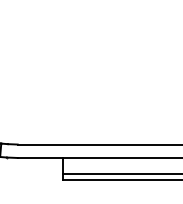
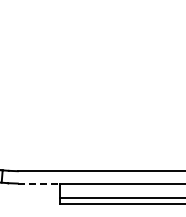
line: (40, 157) -> (38, 183), solid -> dashed

